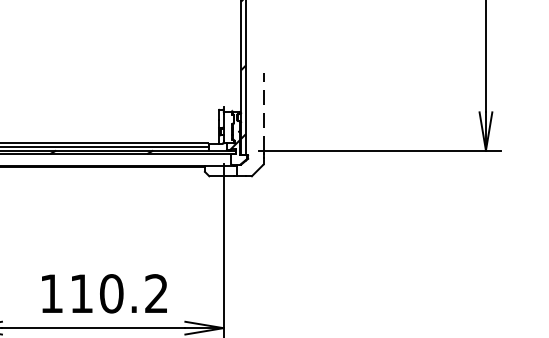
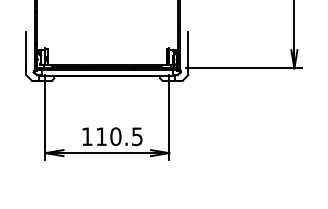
line: (263, 112) -> (188, 50), dashed -> solid
text: (156, 293) -> (137, 136), 110.2 -> 110.5

